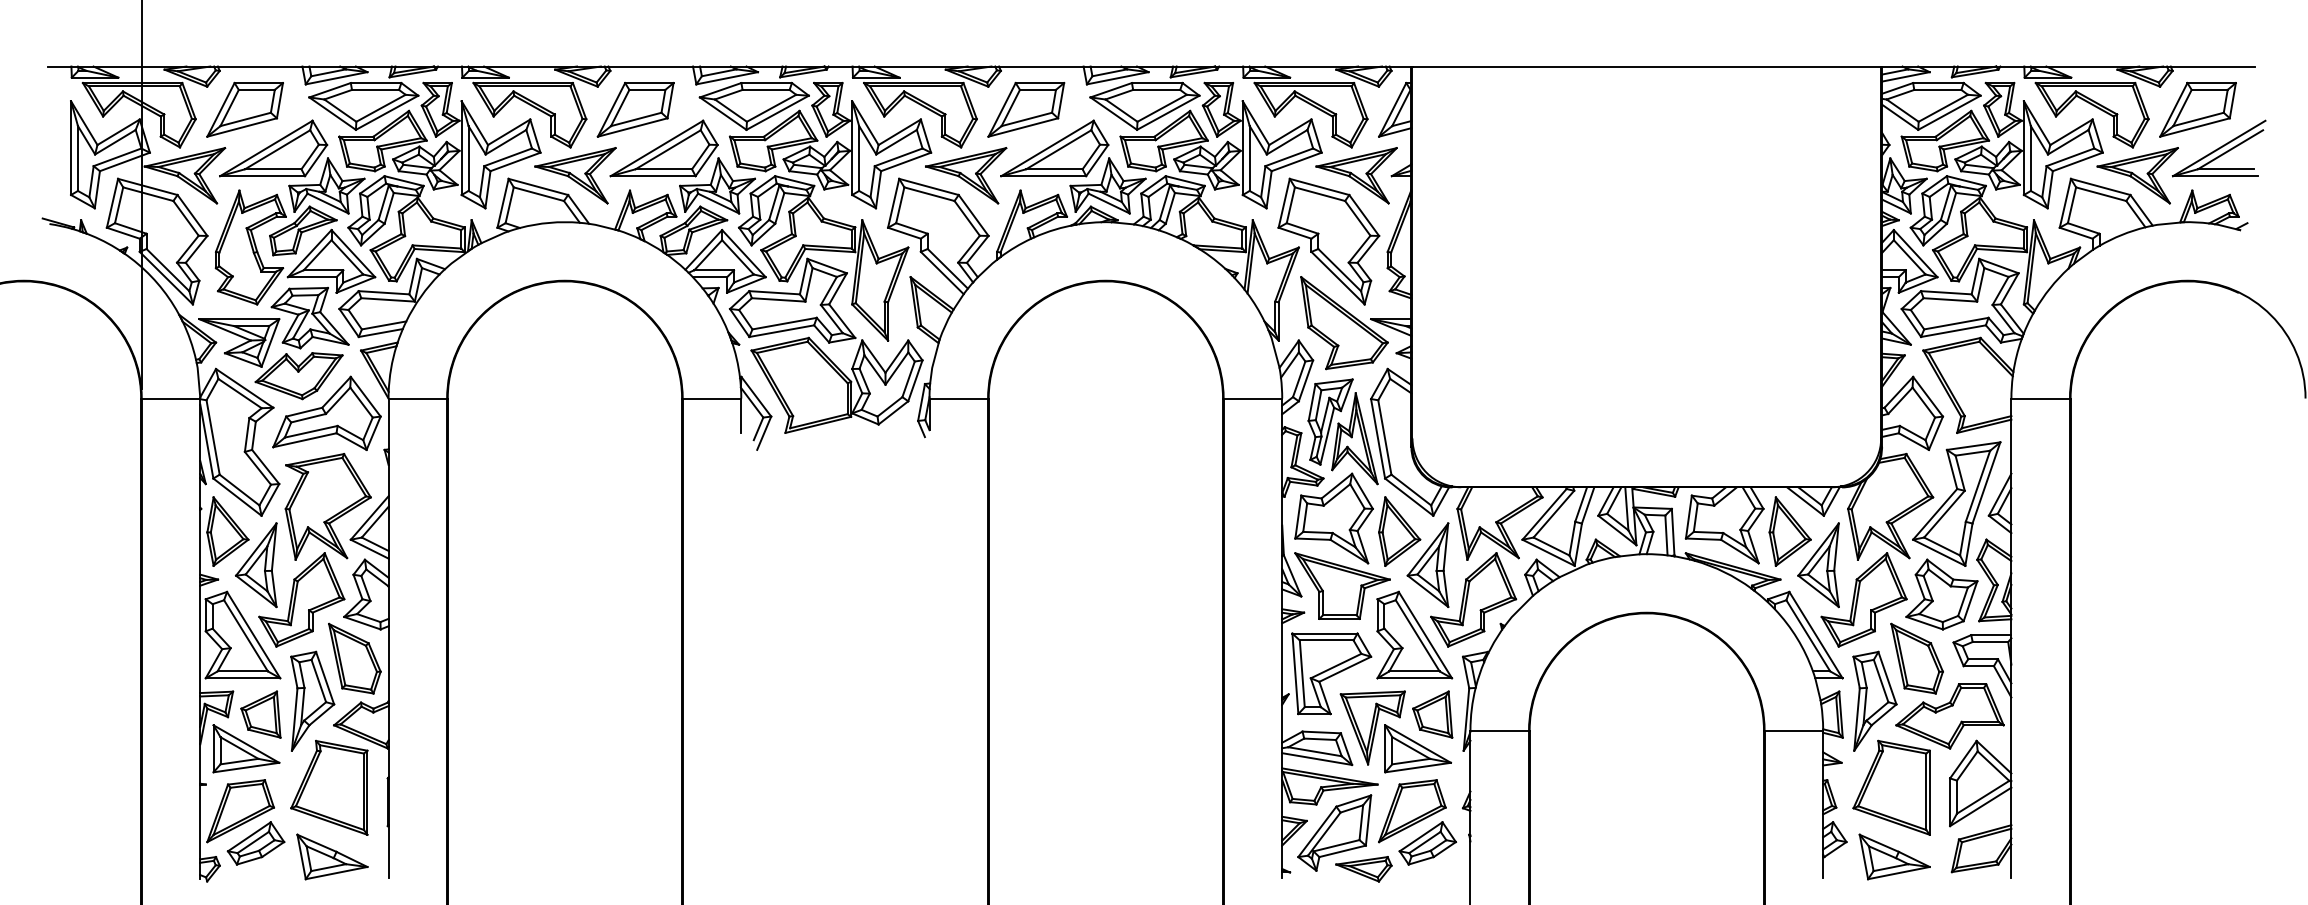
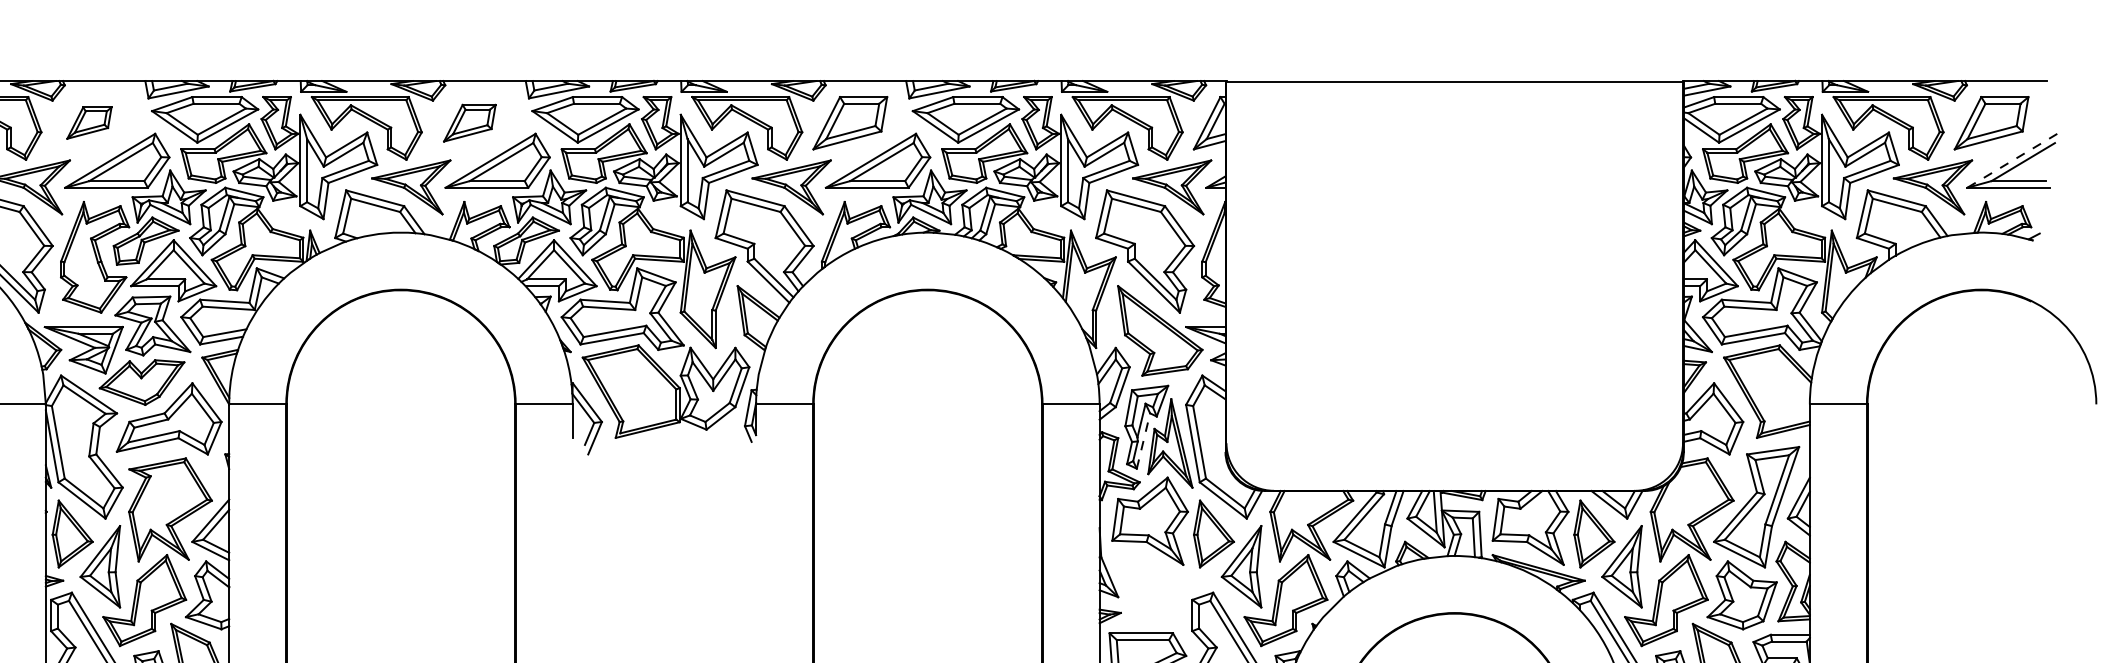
part: (244, 109) -> (88, 122), size x0.6
part: (635, 109) -> (469, 122), size x0.7
line: (2219, 148) -> (2012, 160), solid -> dashed
line: (1327, 435) -> (1143, 440), solid -> dashed
part: (1342, 585) -> (1158, 586), removed

